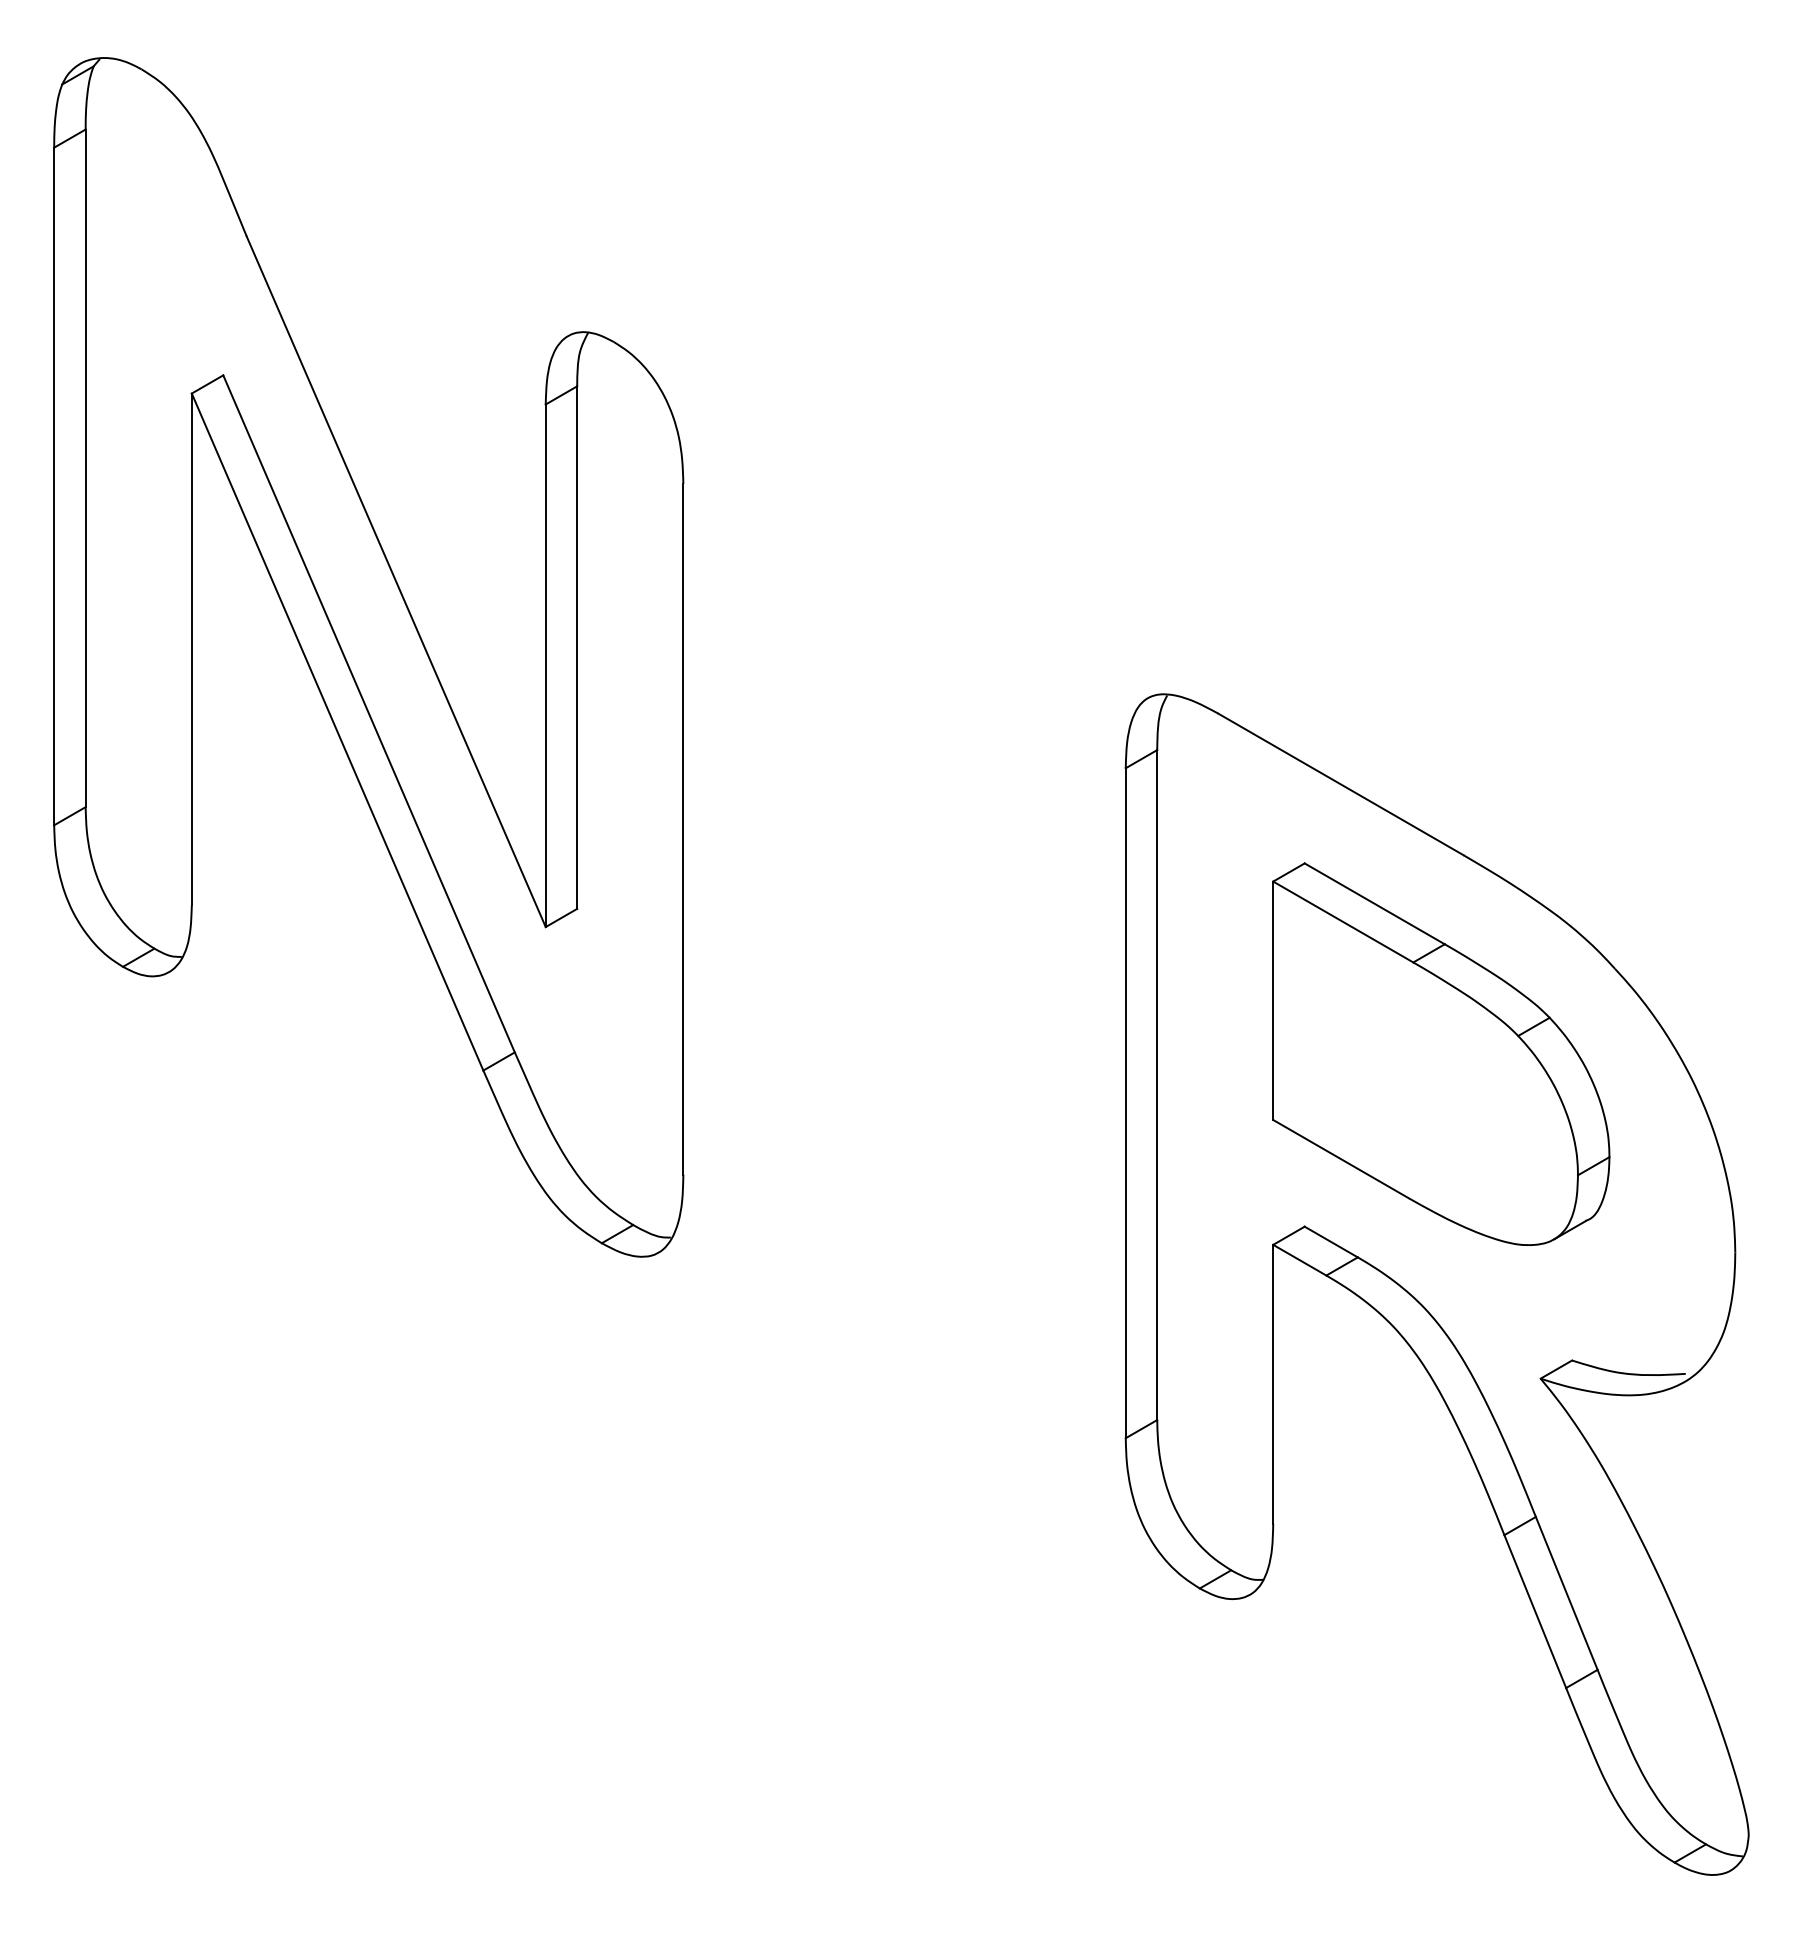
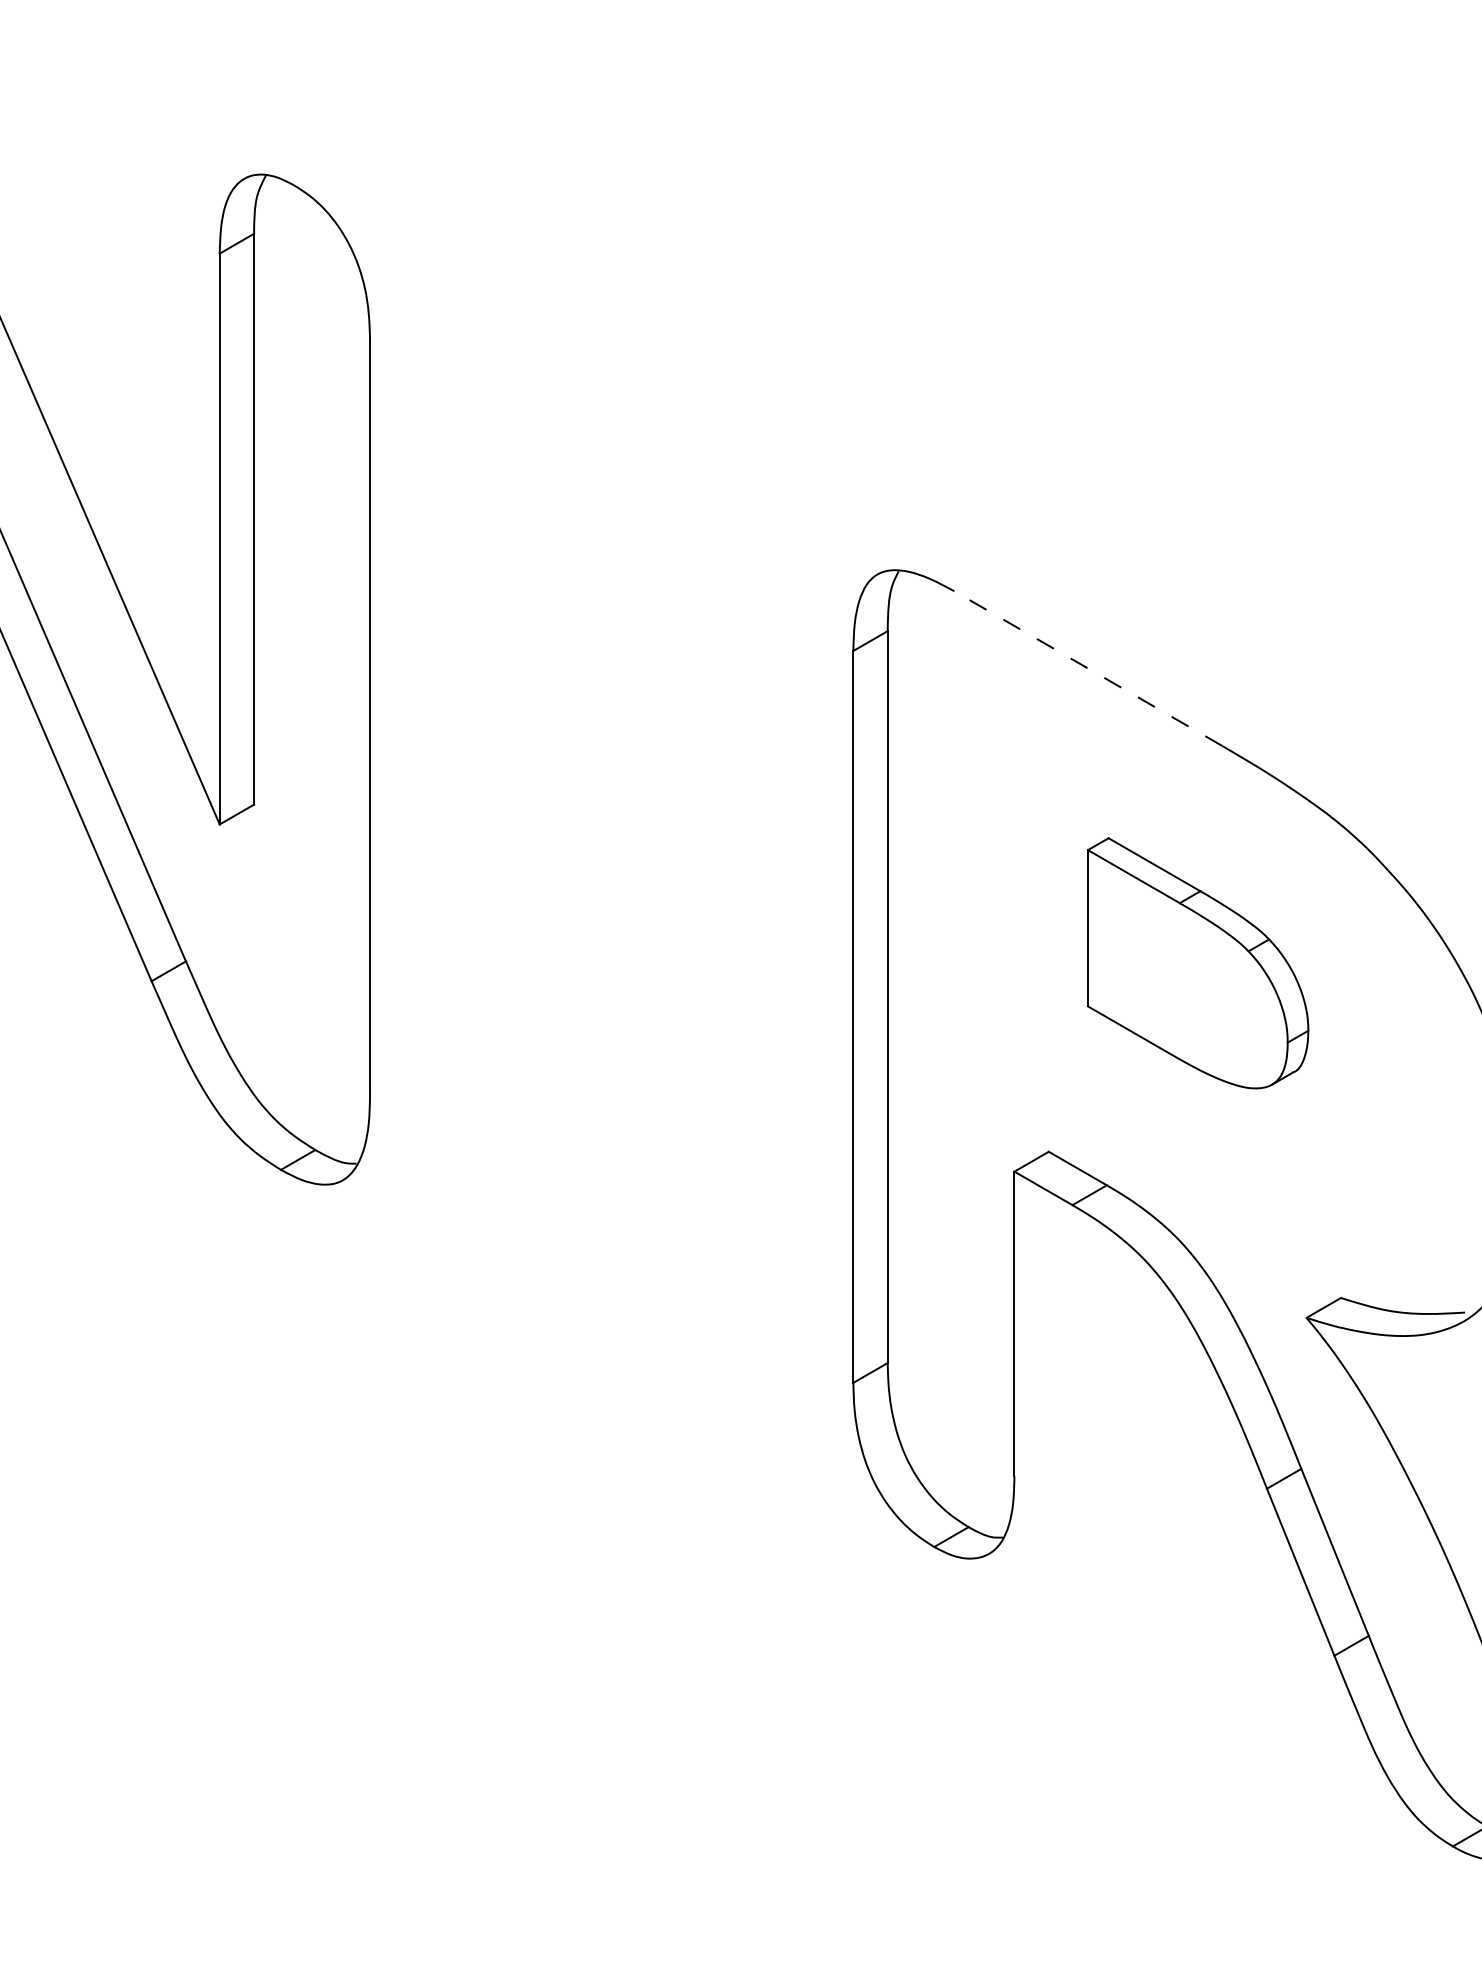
line: (1340, 784) -> (1087, 668), solid -> dashed
part: (1441, 1053) -> (1198, 962), size x0.6

